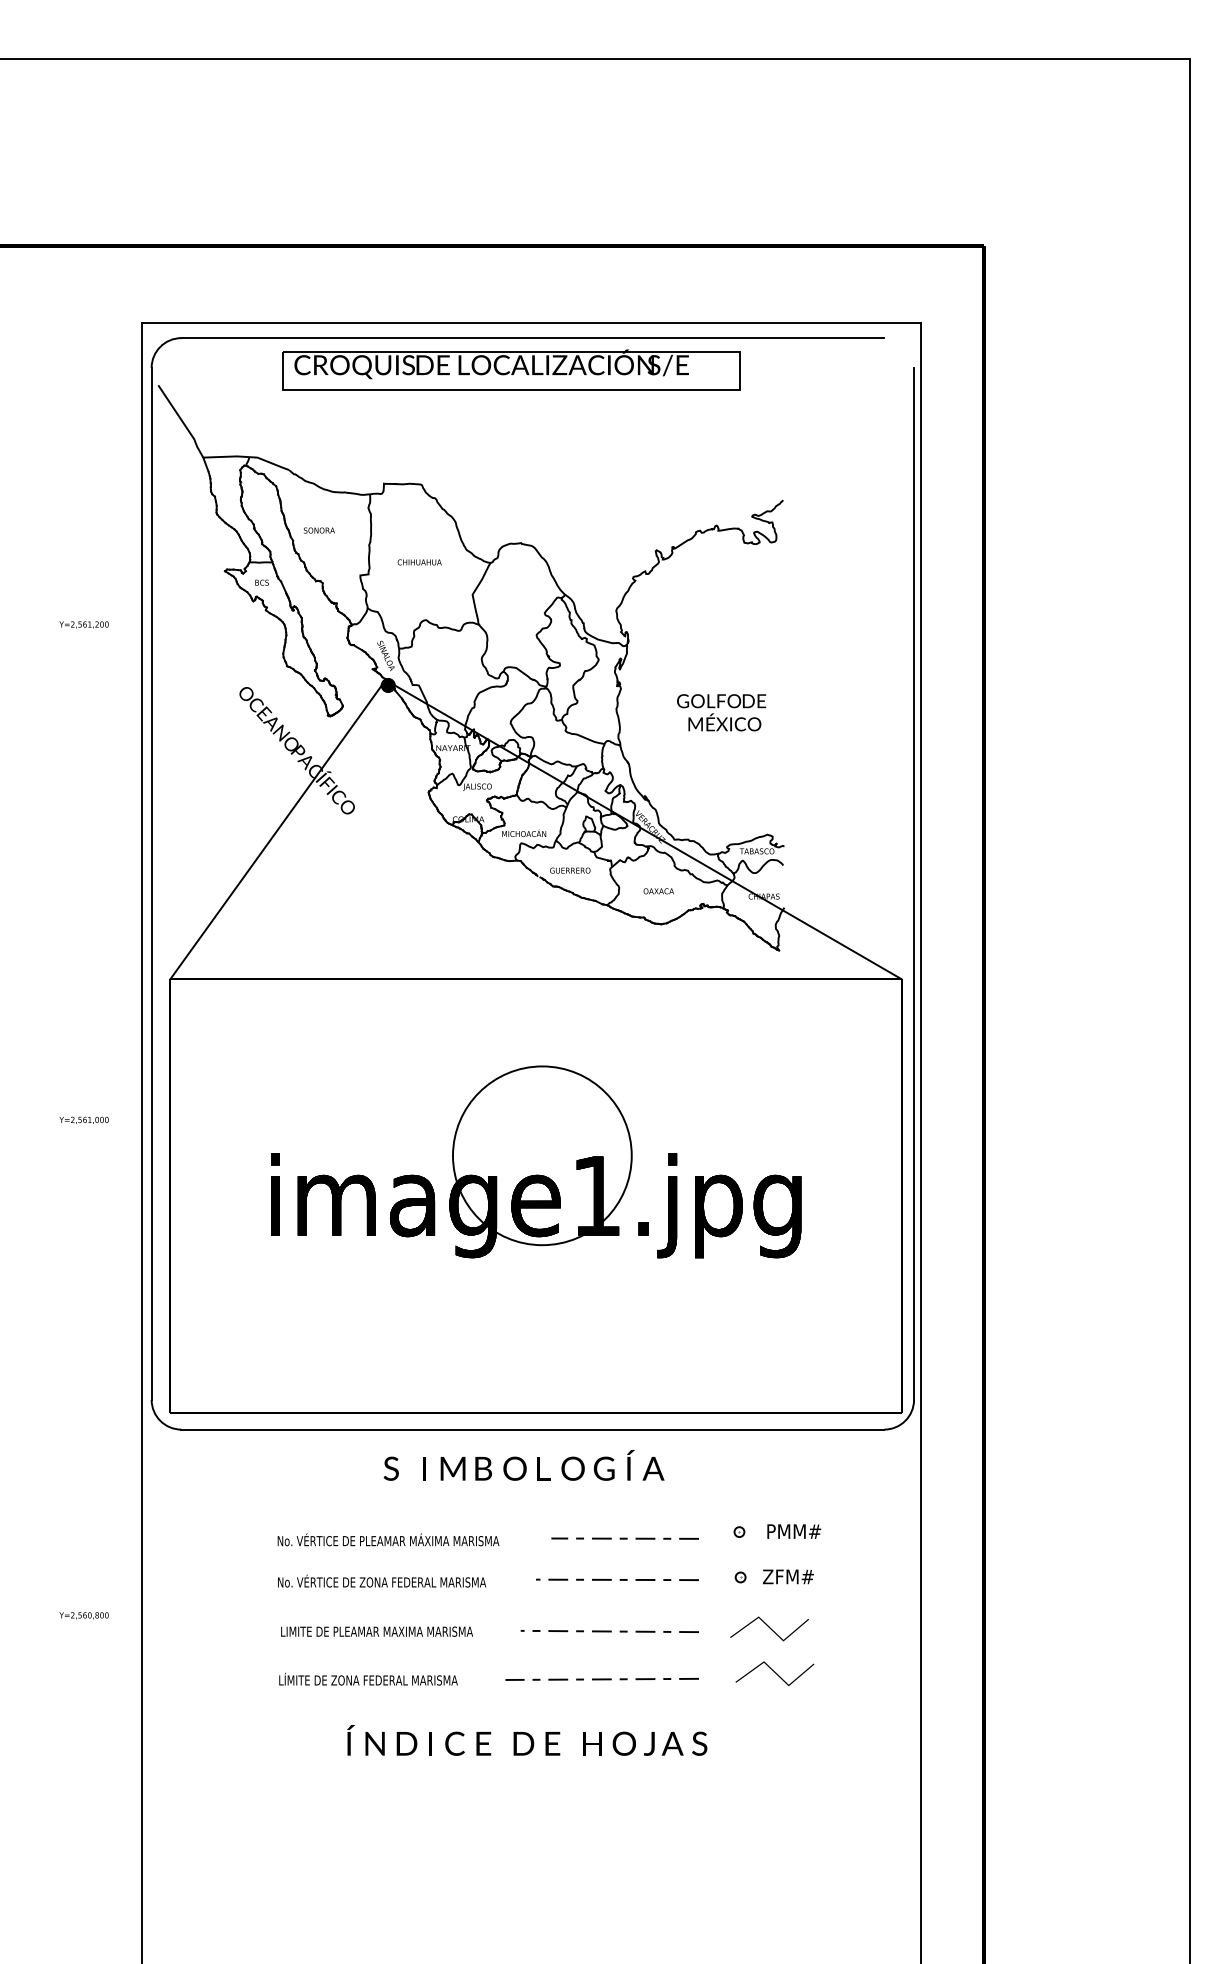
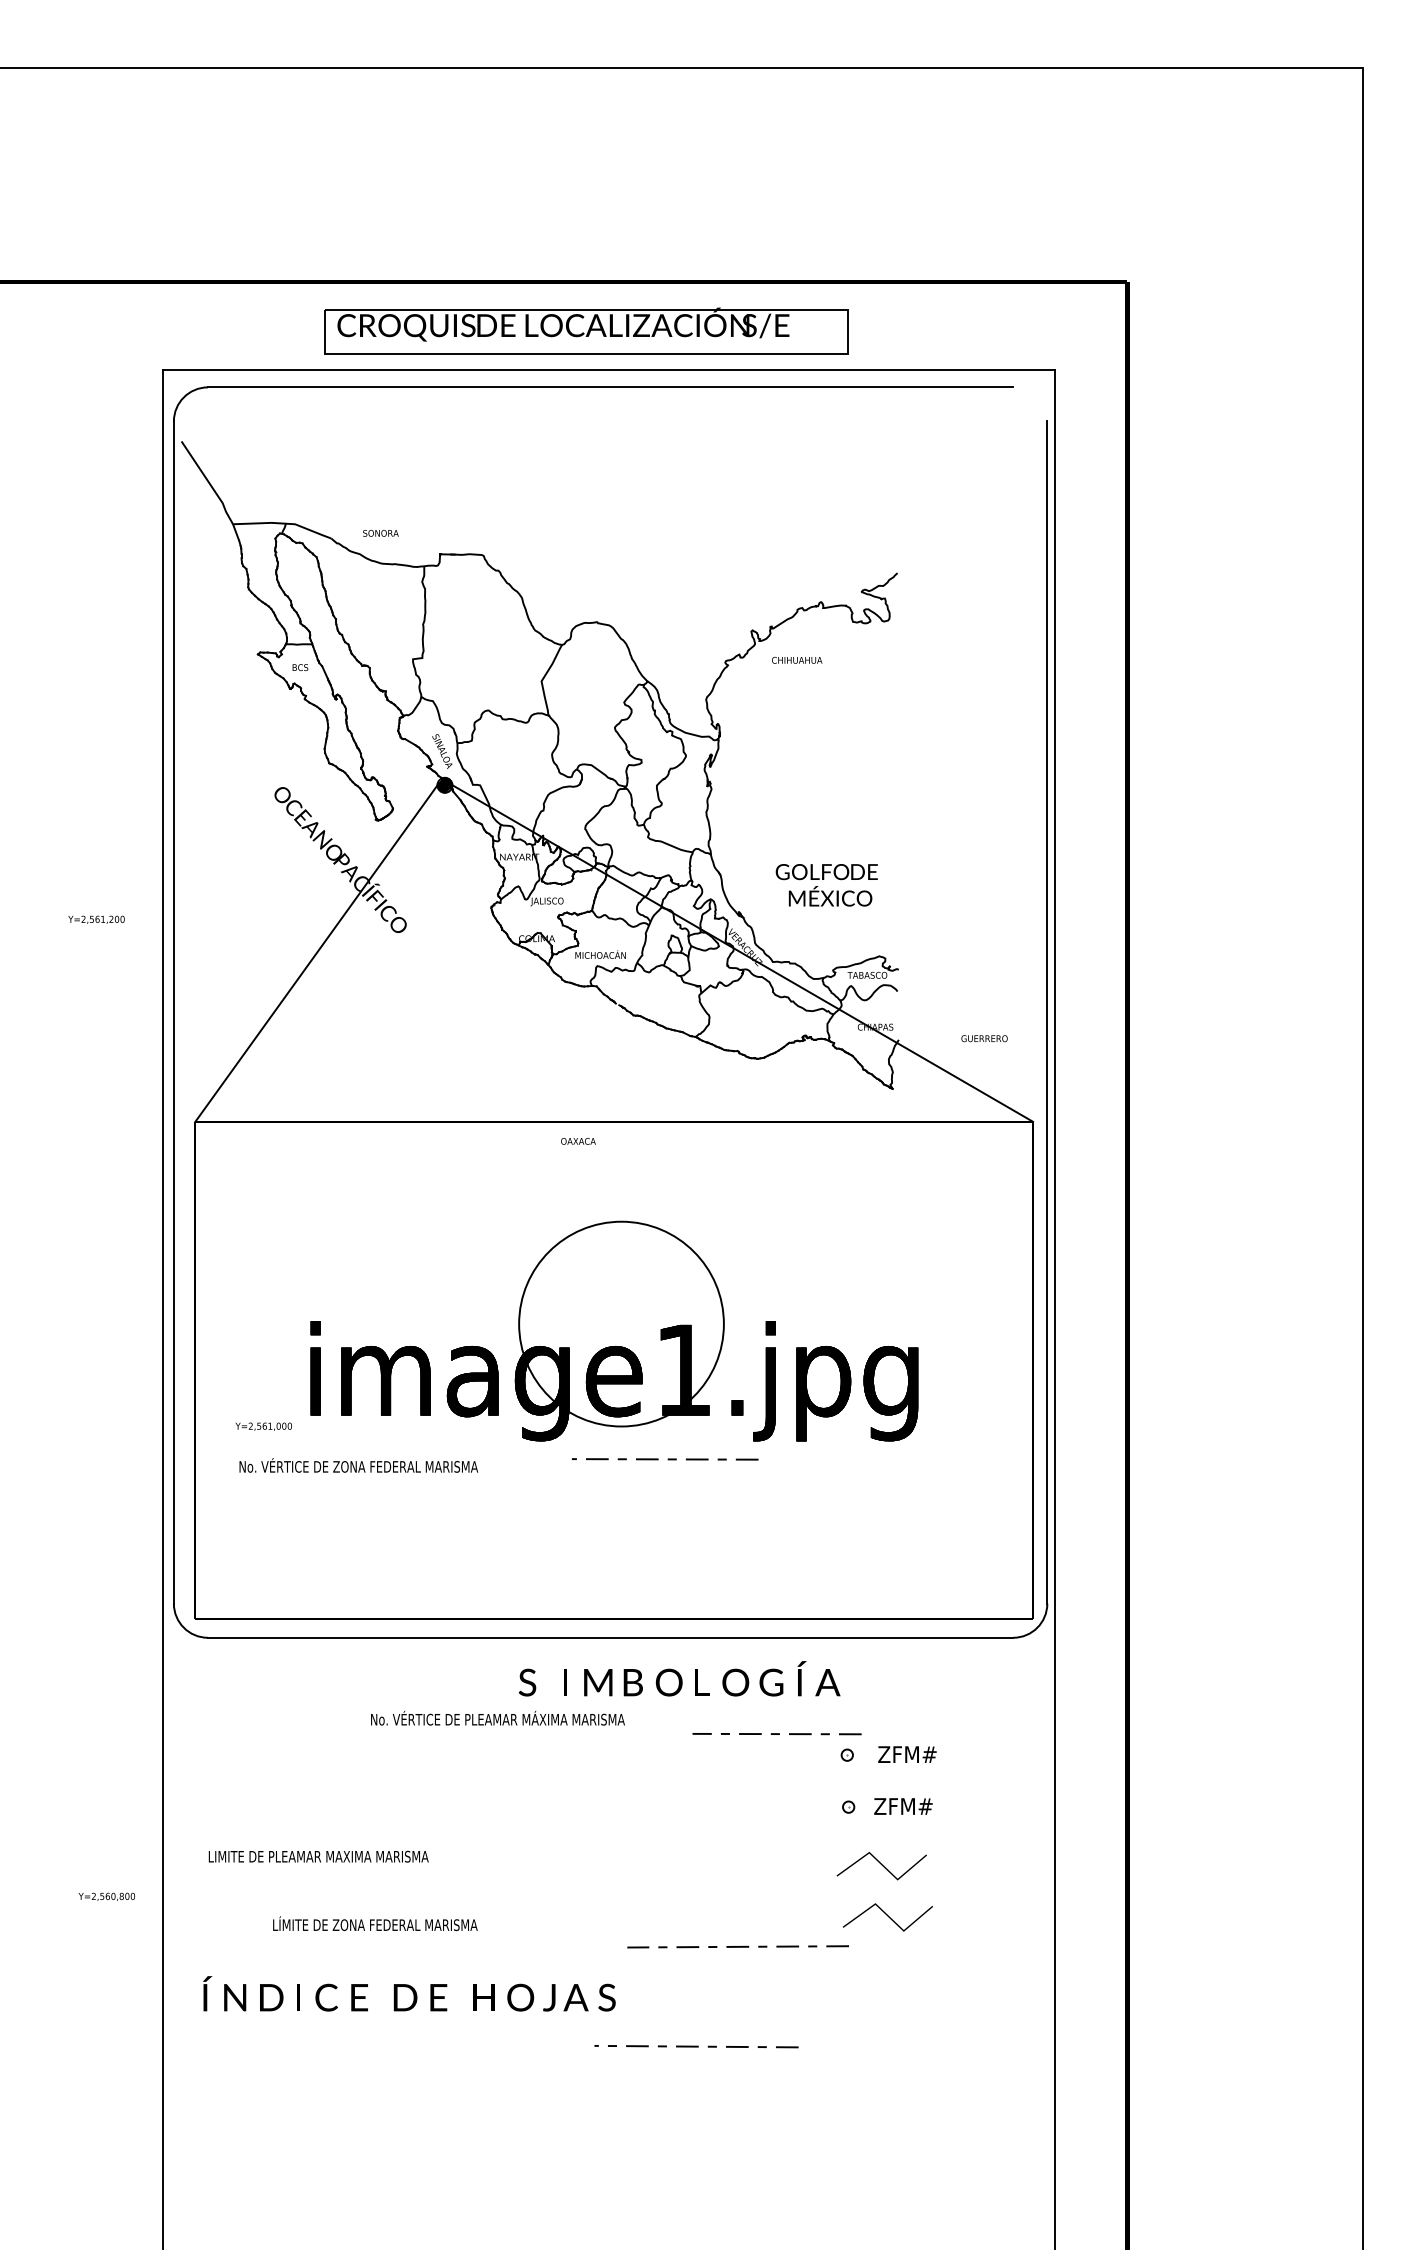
part: (511, 369) -> (586, 330), moved
text: (318, 530) -> (379, 533), moved
text: (419, 562) -> (796, 660), moved
text: (83, 624) -> (95, 919), moved
text: (721, 712) -> (826, 884), moved
text: (570, 870) -> (984, 1038), moved
text: (658, 891) -> (578, 1141), moved
text: (83, 1119) -> (263, 1425), moved
text: (523, 1465) -> (678, 1678), moved
text: (793, 1531) -> (909, 1754), PMM# -> ZFM#
line: (624, 1538) -> (776, 1733), moved
text: (388, 1539) -> (497, 1717), moved
line: (619, 1579) -> (667, 1458), moved
text: (382, 1580) -> (359, 1464), moved
text: (83, 1615) -> (106, 1896), moved
text: (376, 1631) -> (318, 1856), moved
line: (609, 1631) -> (696, 2046), moved
text: (368, 1678) -> (375, 1922), moved
line: (601, 1679) -> (737, 1946), moved
text: (527, 1740) -> (409, 1993), moved

